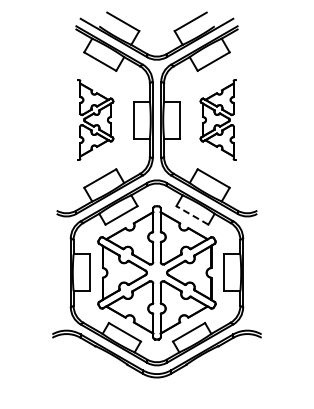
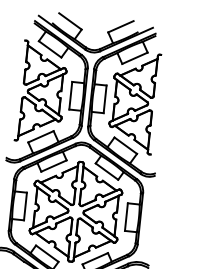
part: (95, 119) -> (42, 92), size x1.67
part: (218, 119) -> (134, 101), size x1.67
line: (191, 215) -> (106, 171), dashed -> solid

